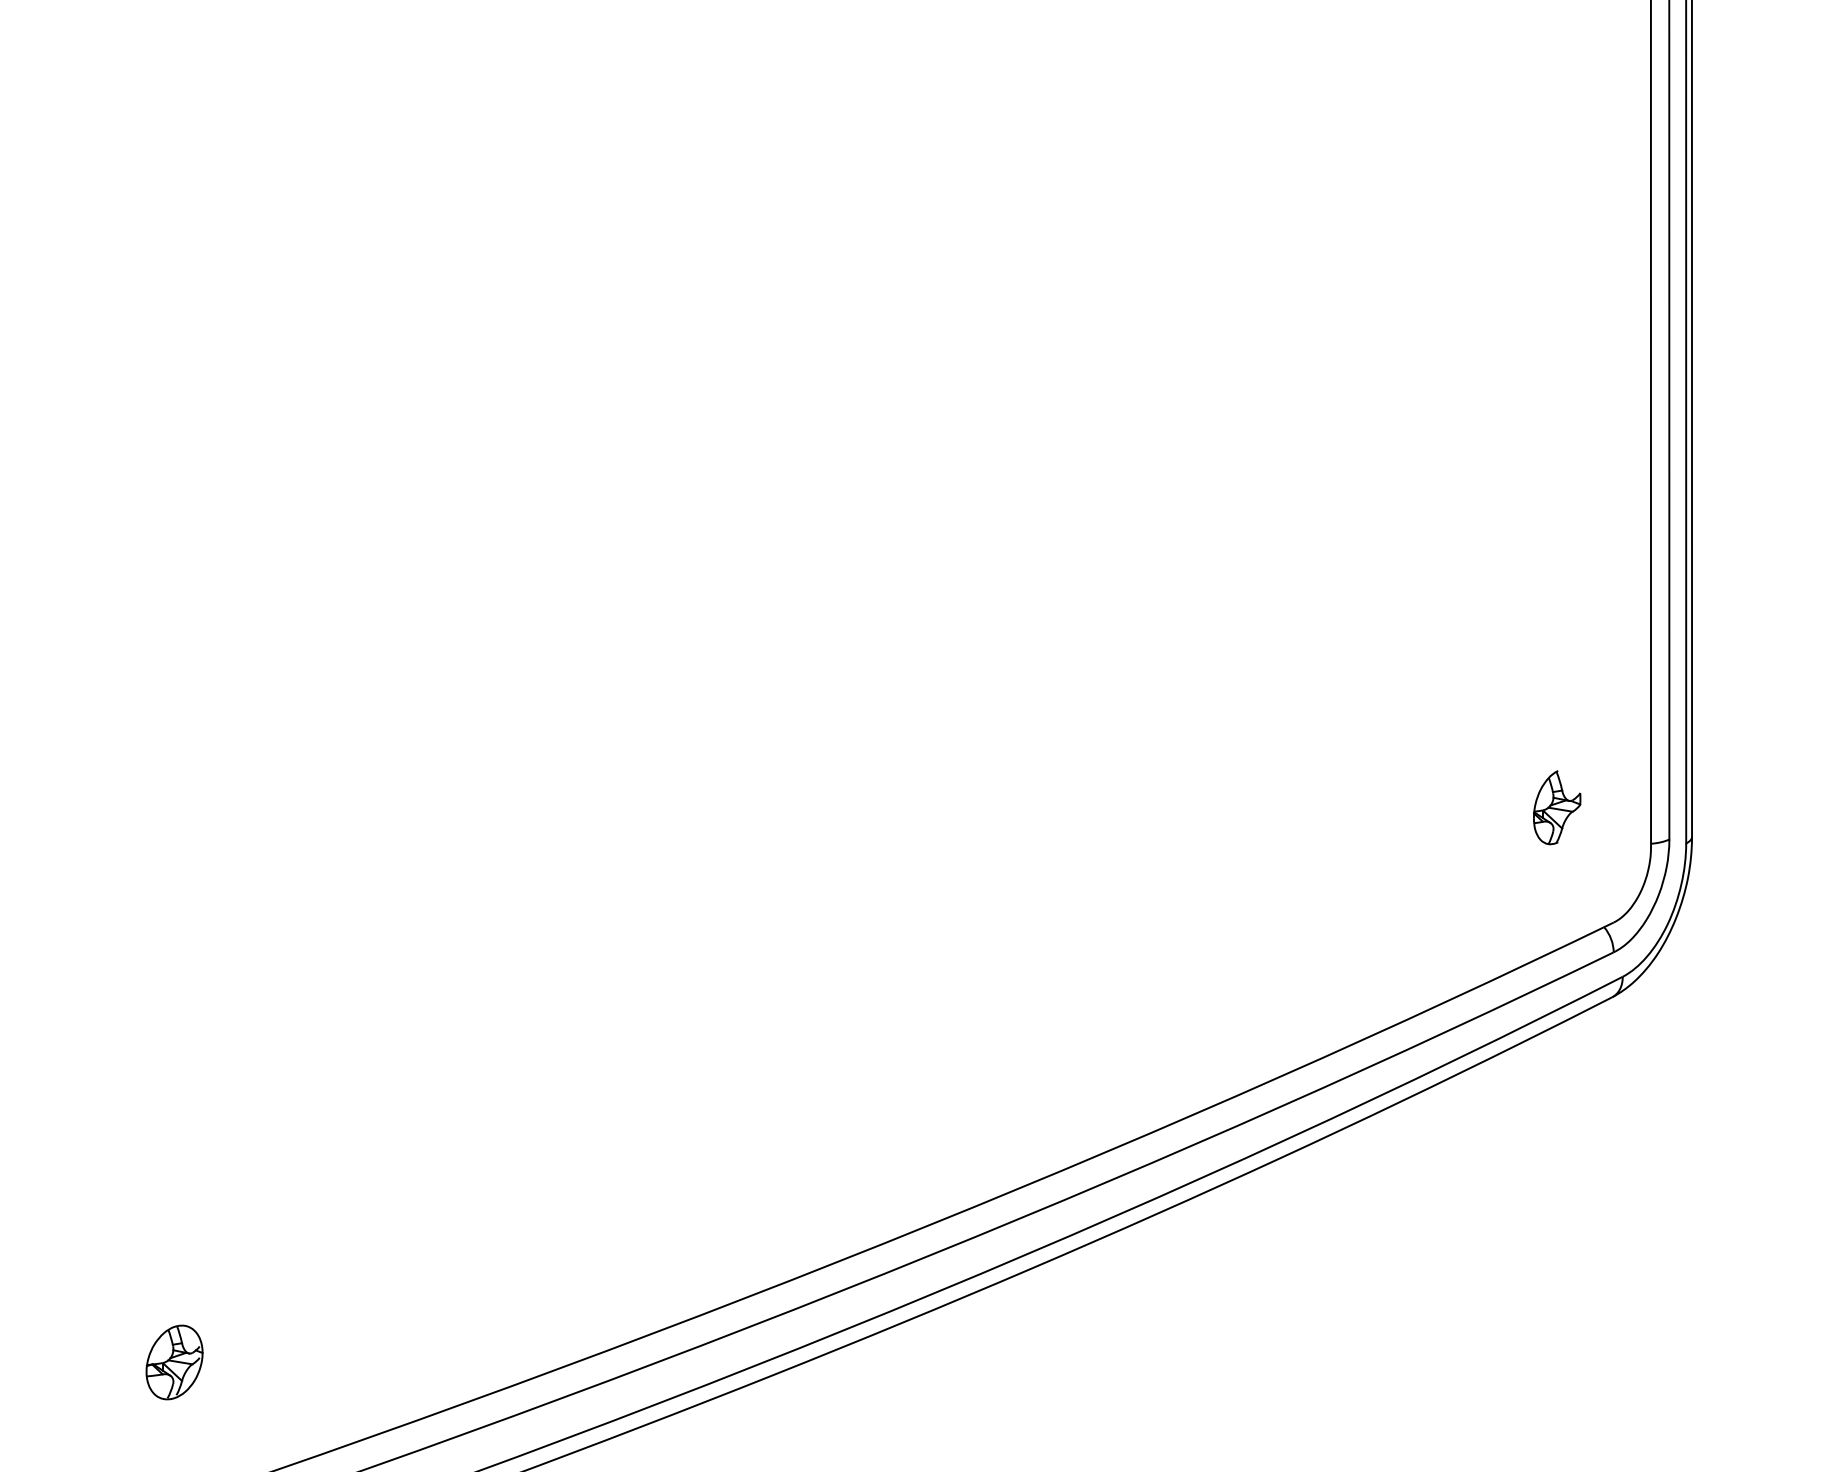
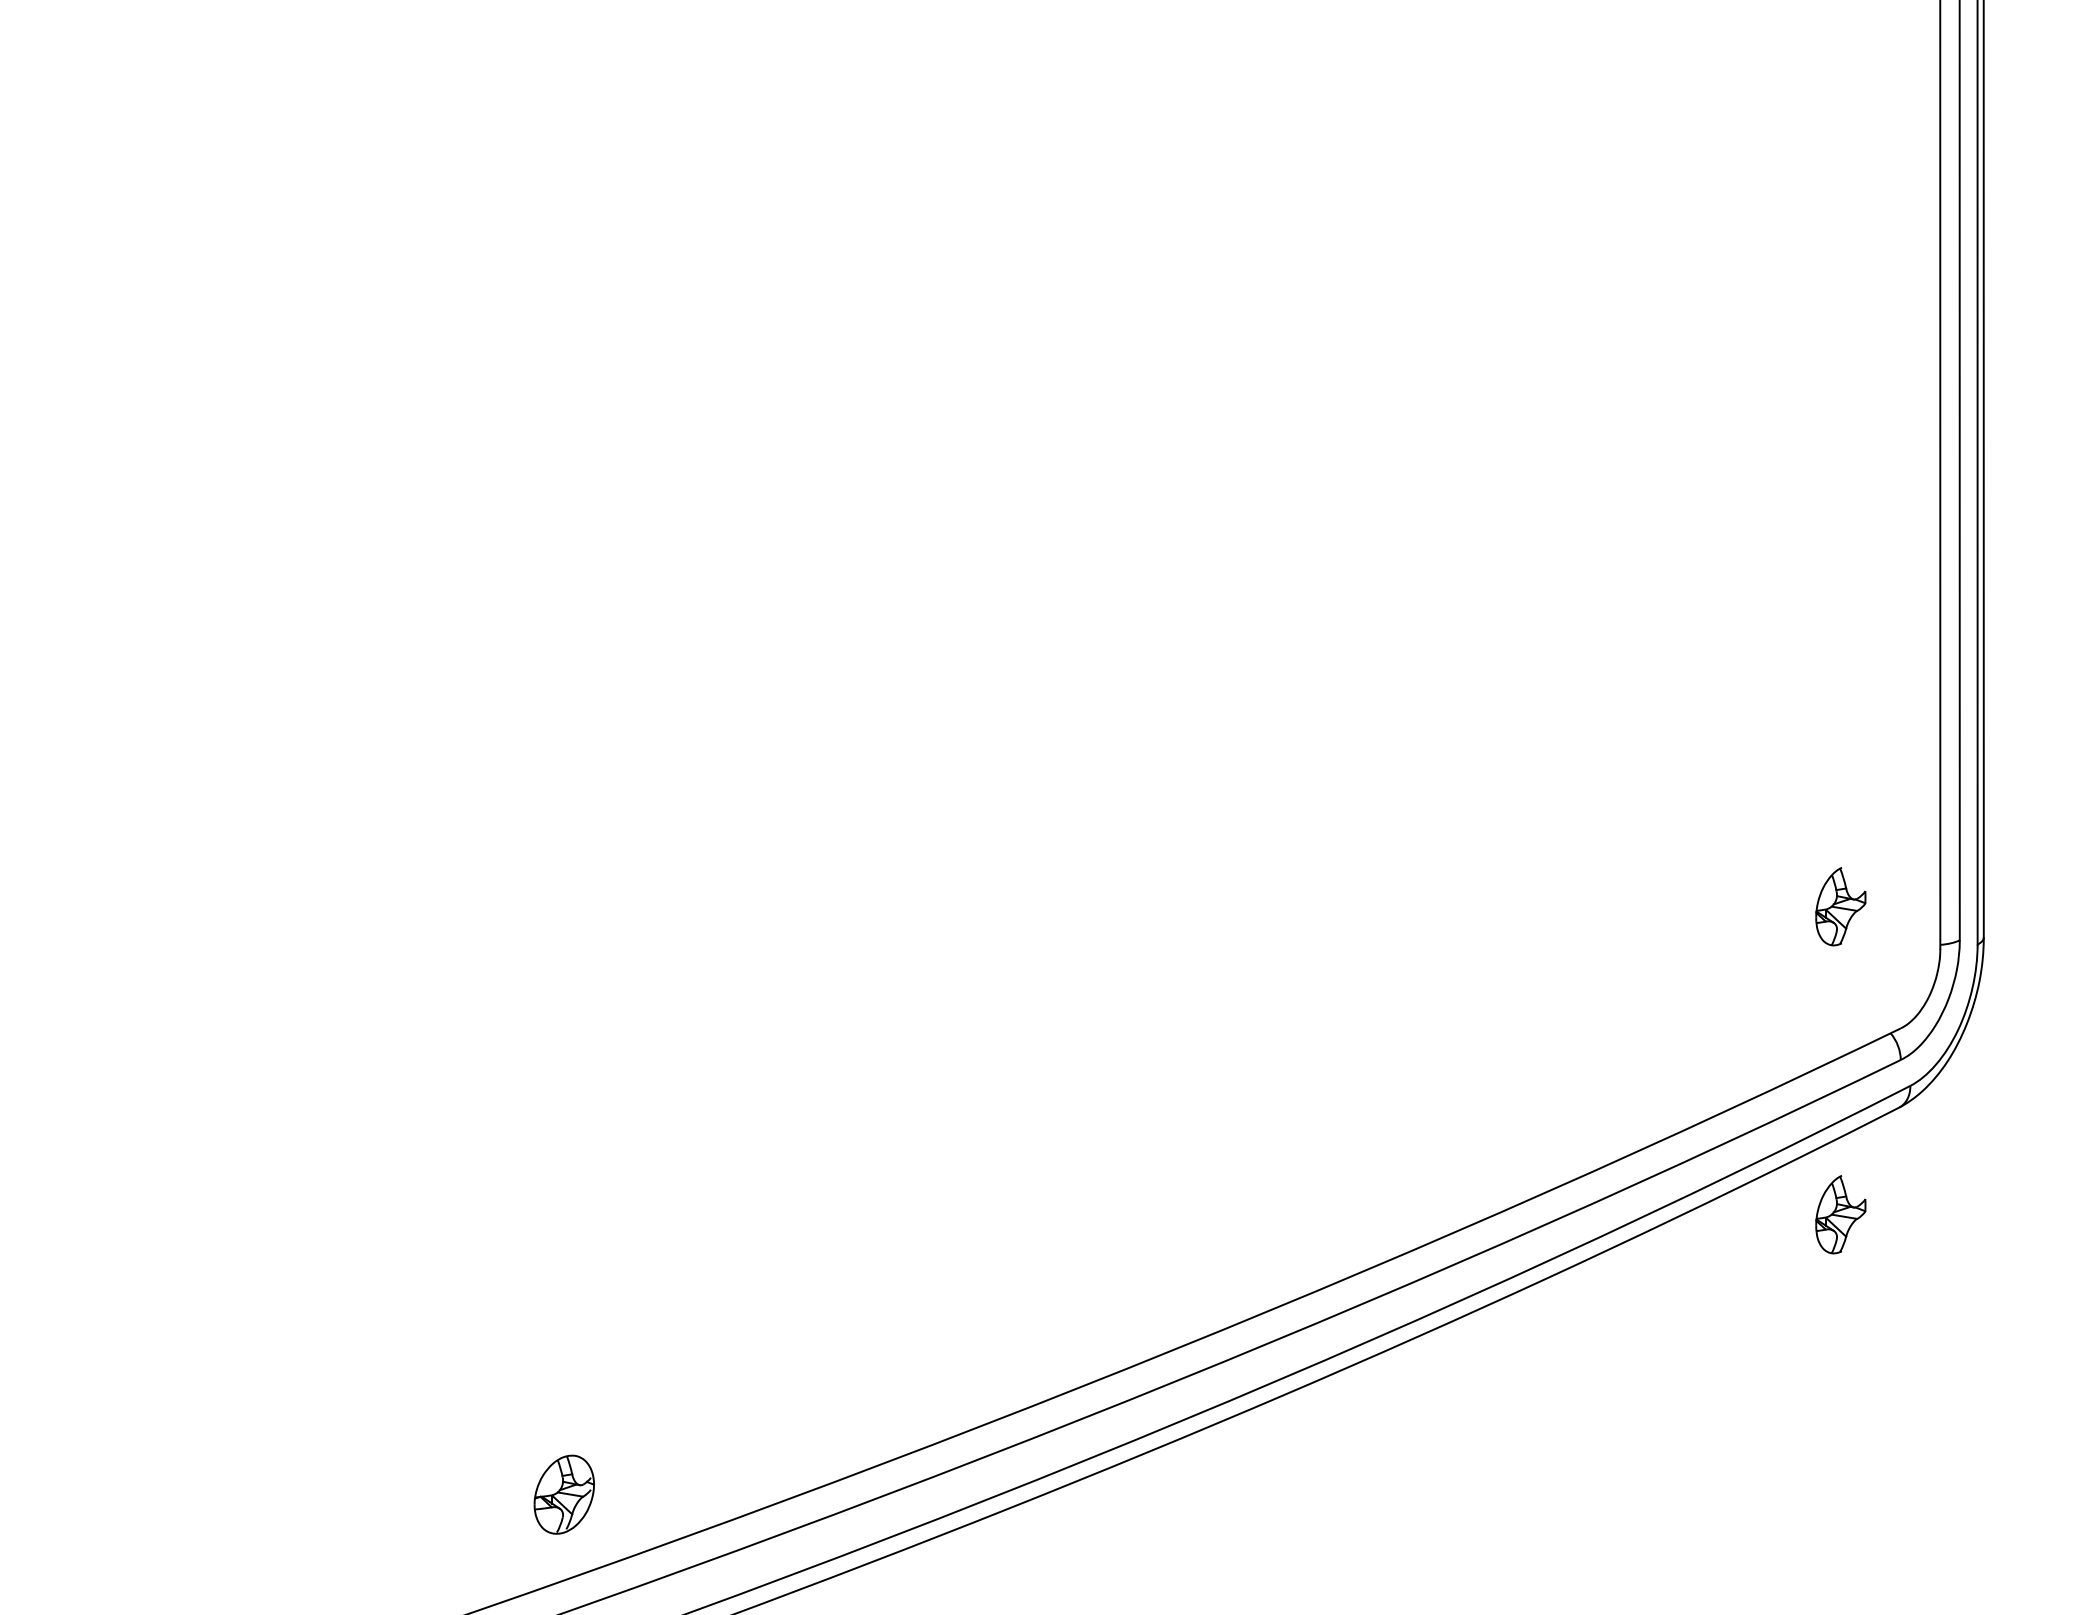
part: (1556, 1098) -> (1840, 1214), added
part: (173, 1362) -> (563, 1494), moved

